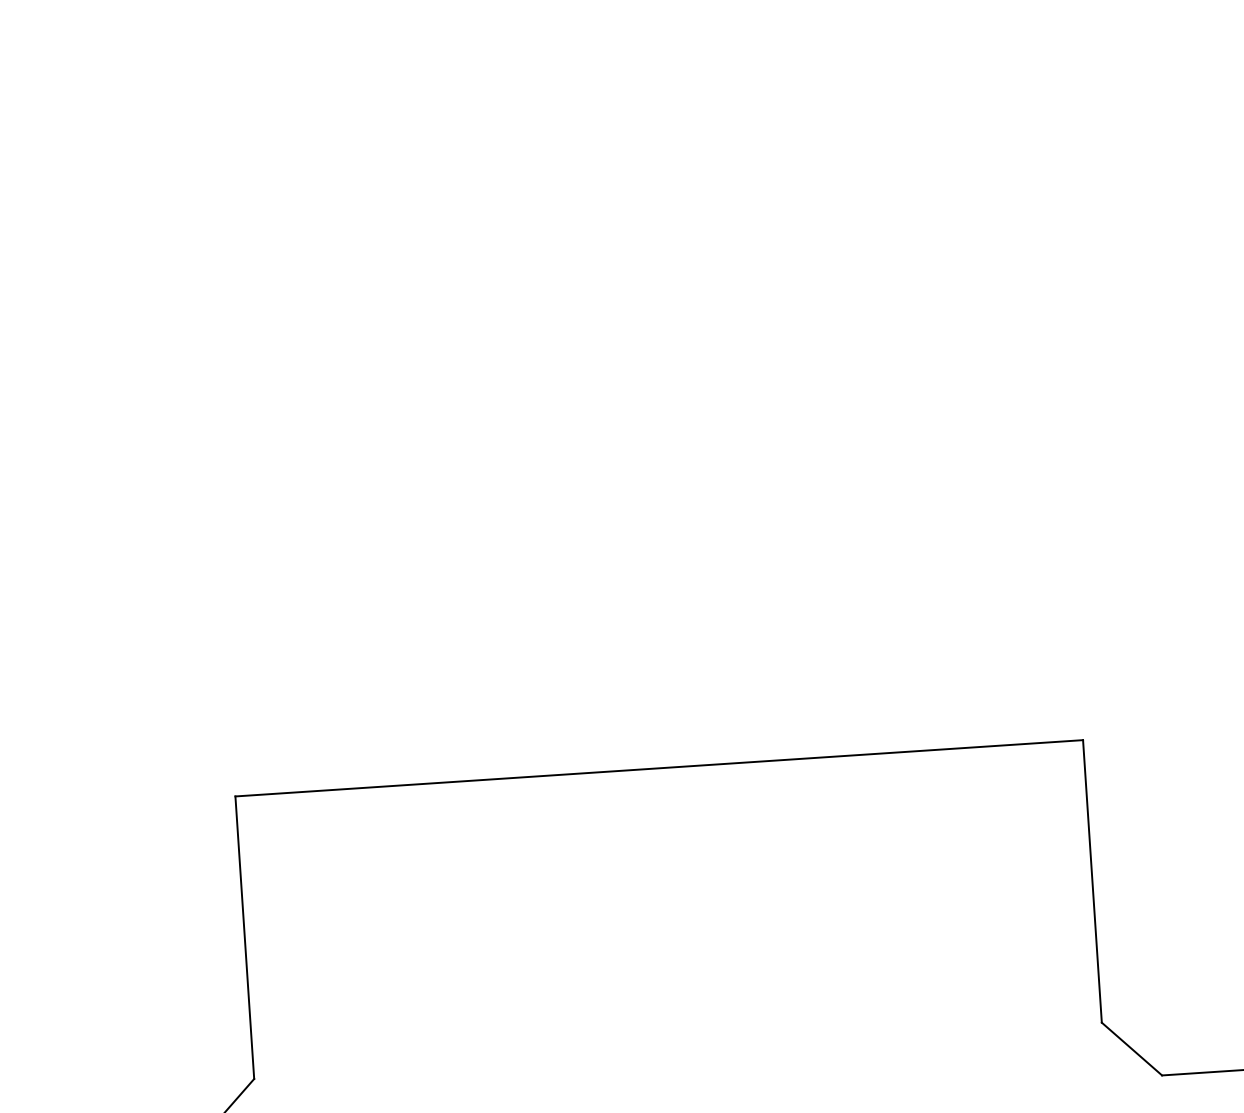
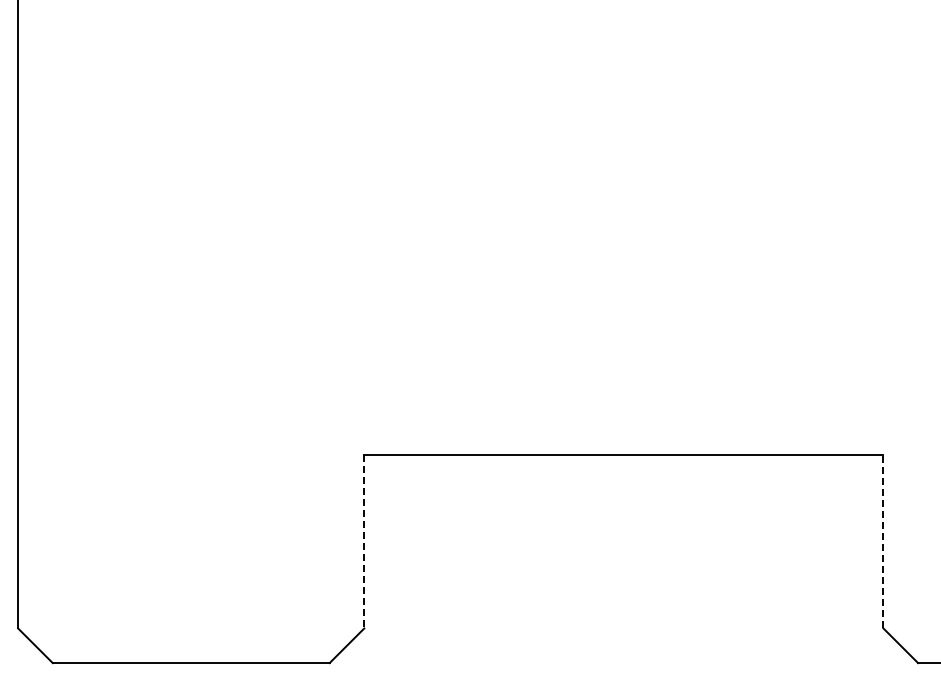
line: (1092, 880) -> (883, 541), solid -> dashed
line: (245, 936) -> (364, 541), solid -> dashed

